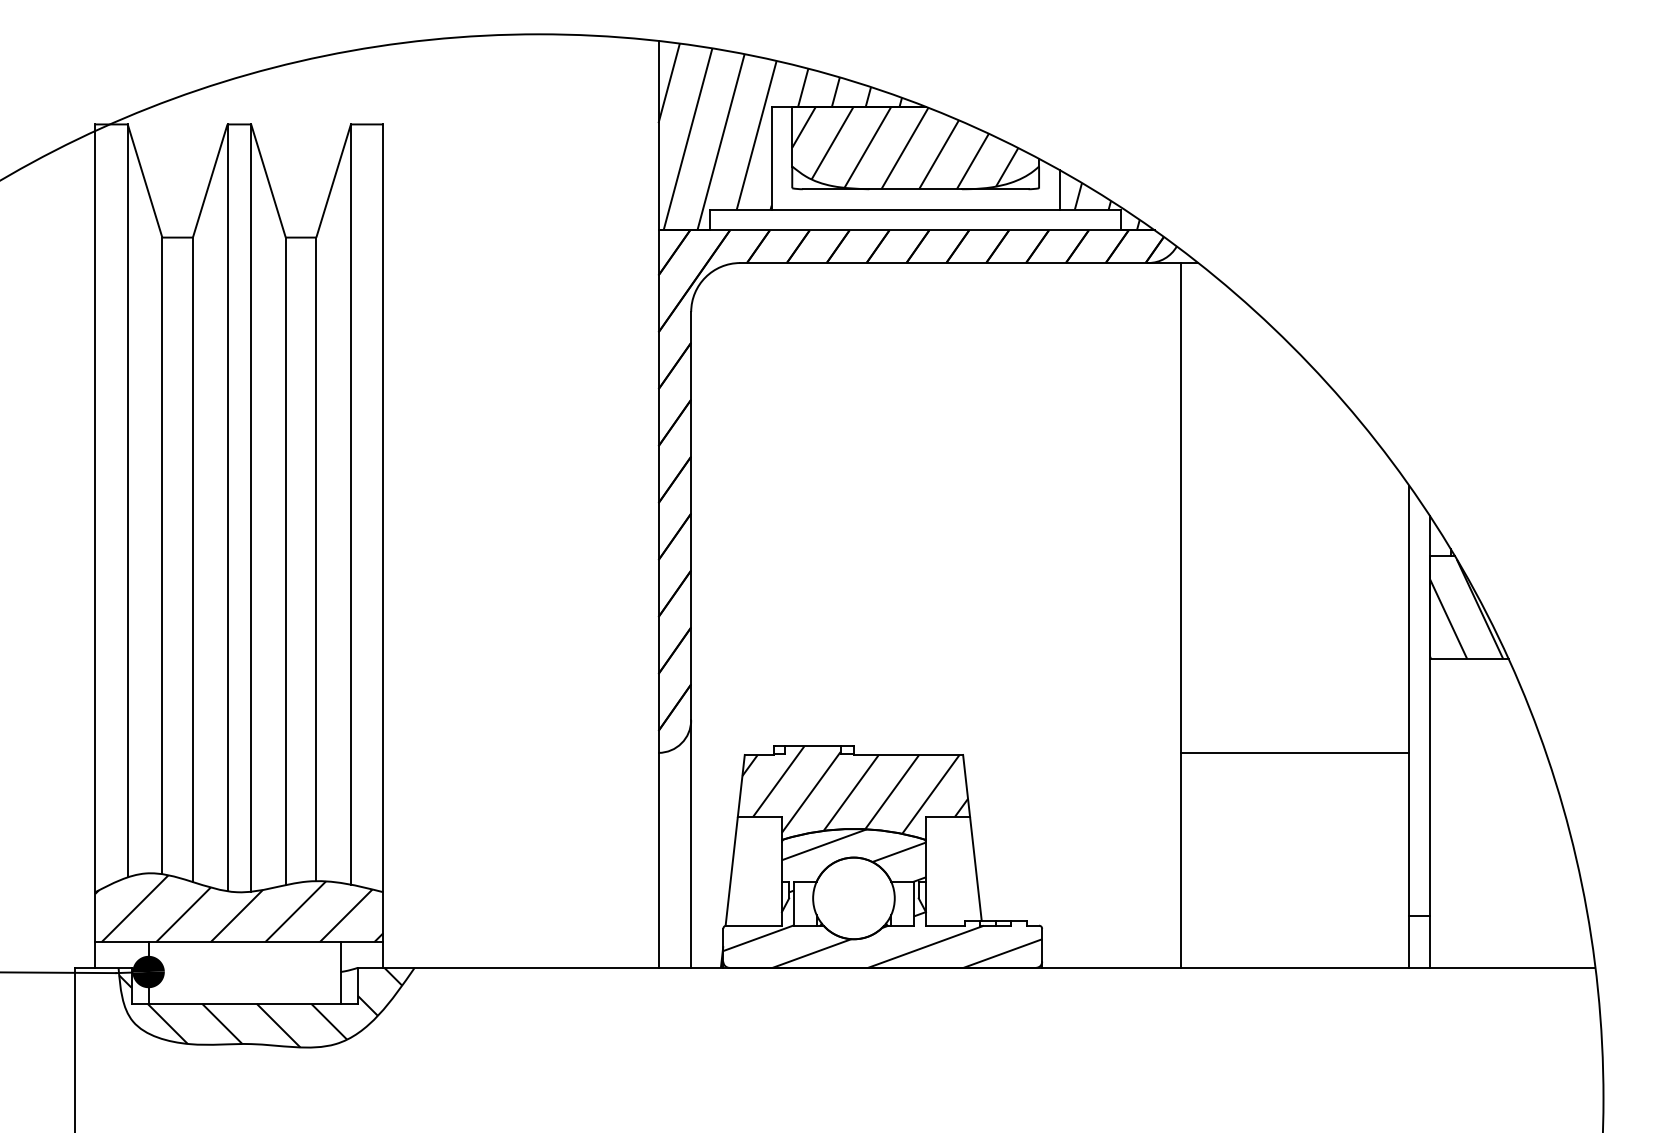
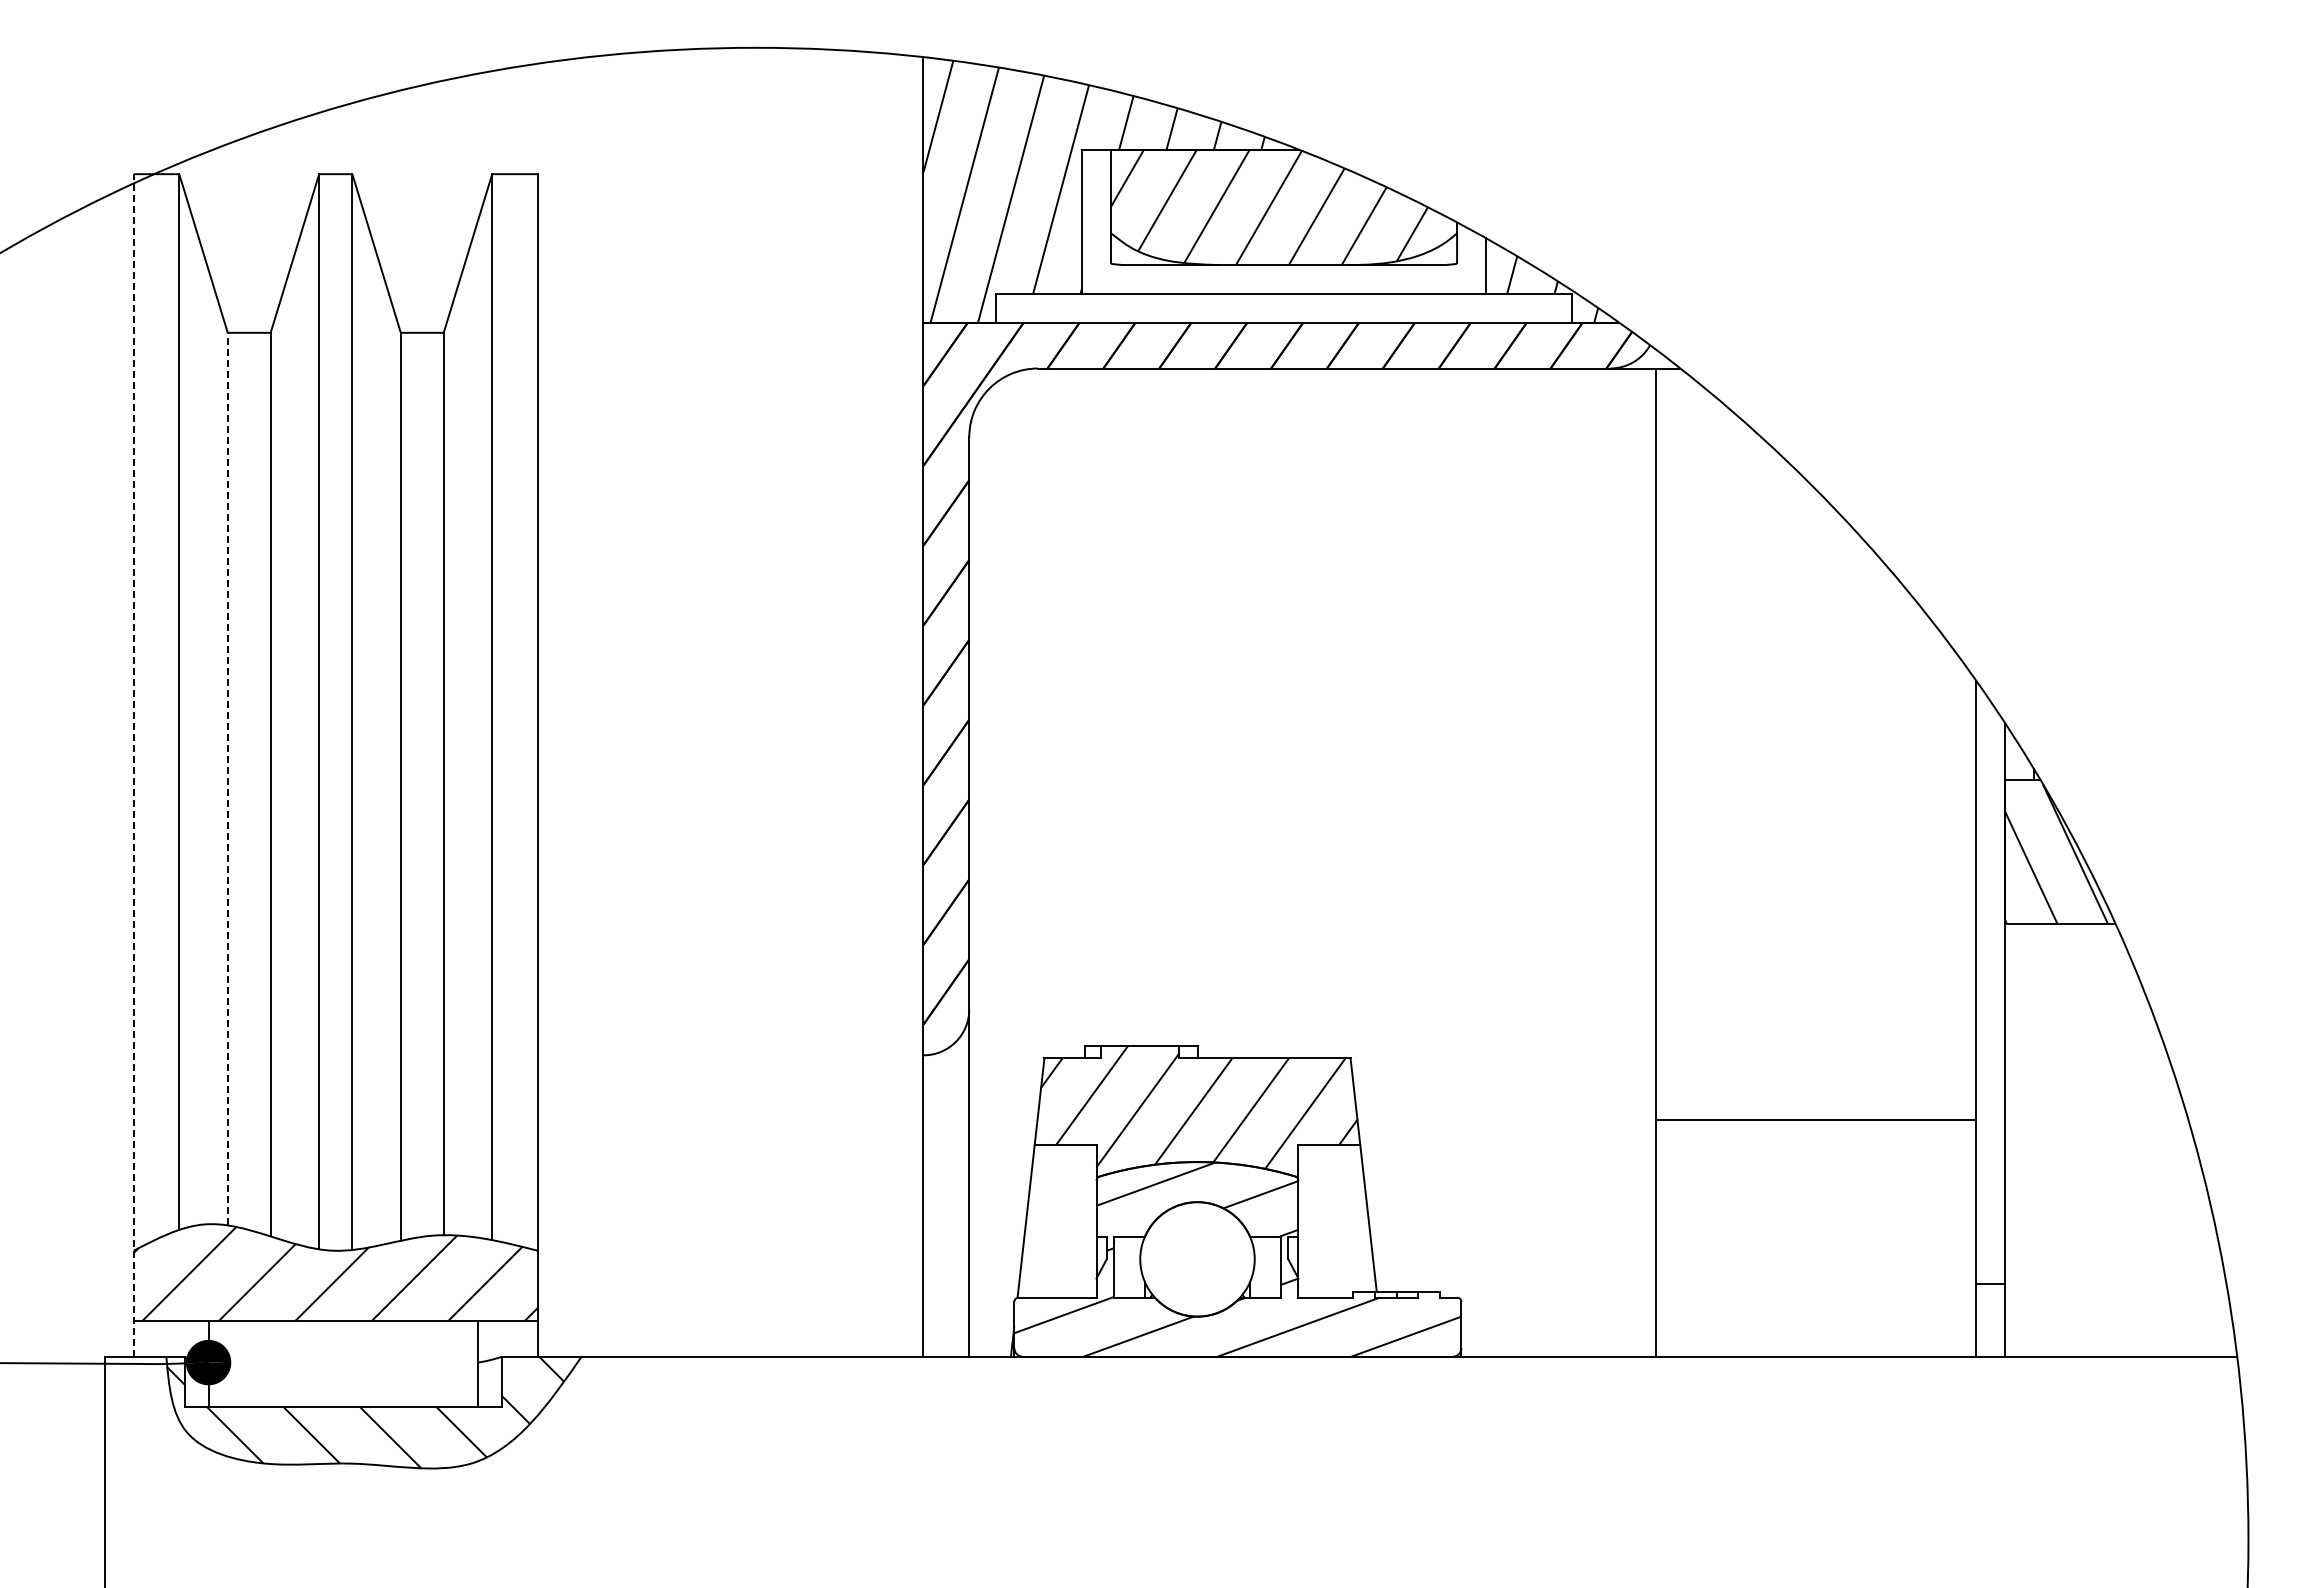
line: (95, 545) -> (133, 764), solid -> dashed
line: (162, 555) -> (227, 778), solid -> dashed
line: (1295, 753) -> (1816, 1120), moved

